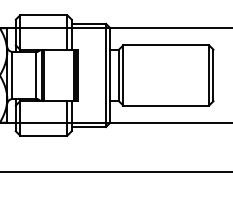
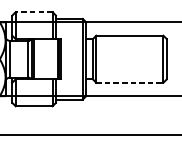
line: (43, 15) -> (33, 12), solid -> dashed
line: (166, 105) -> (130, 82), solid -> dashed

